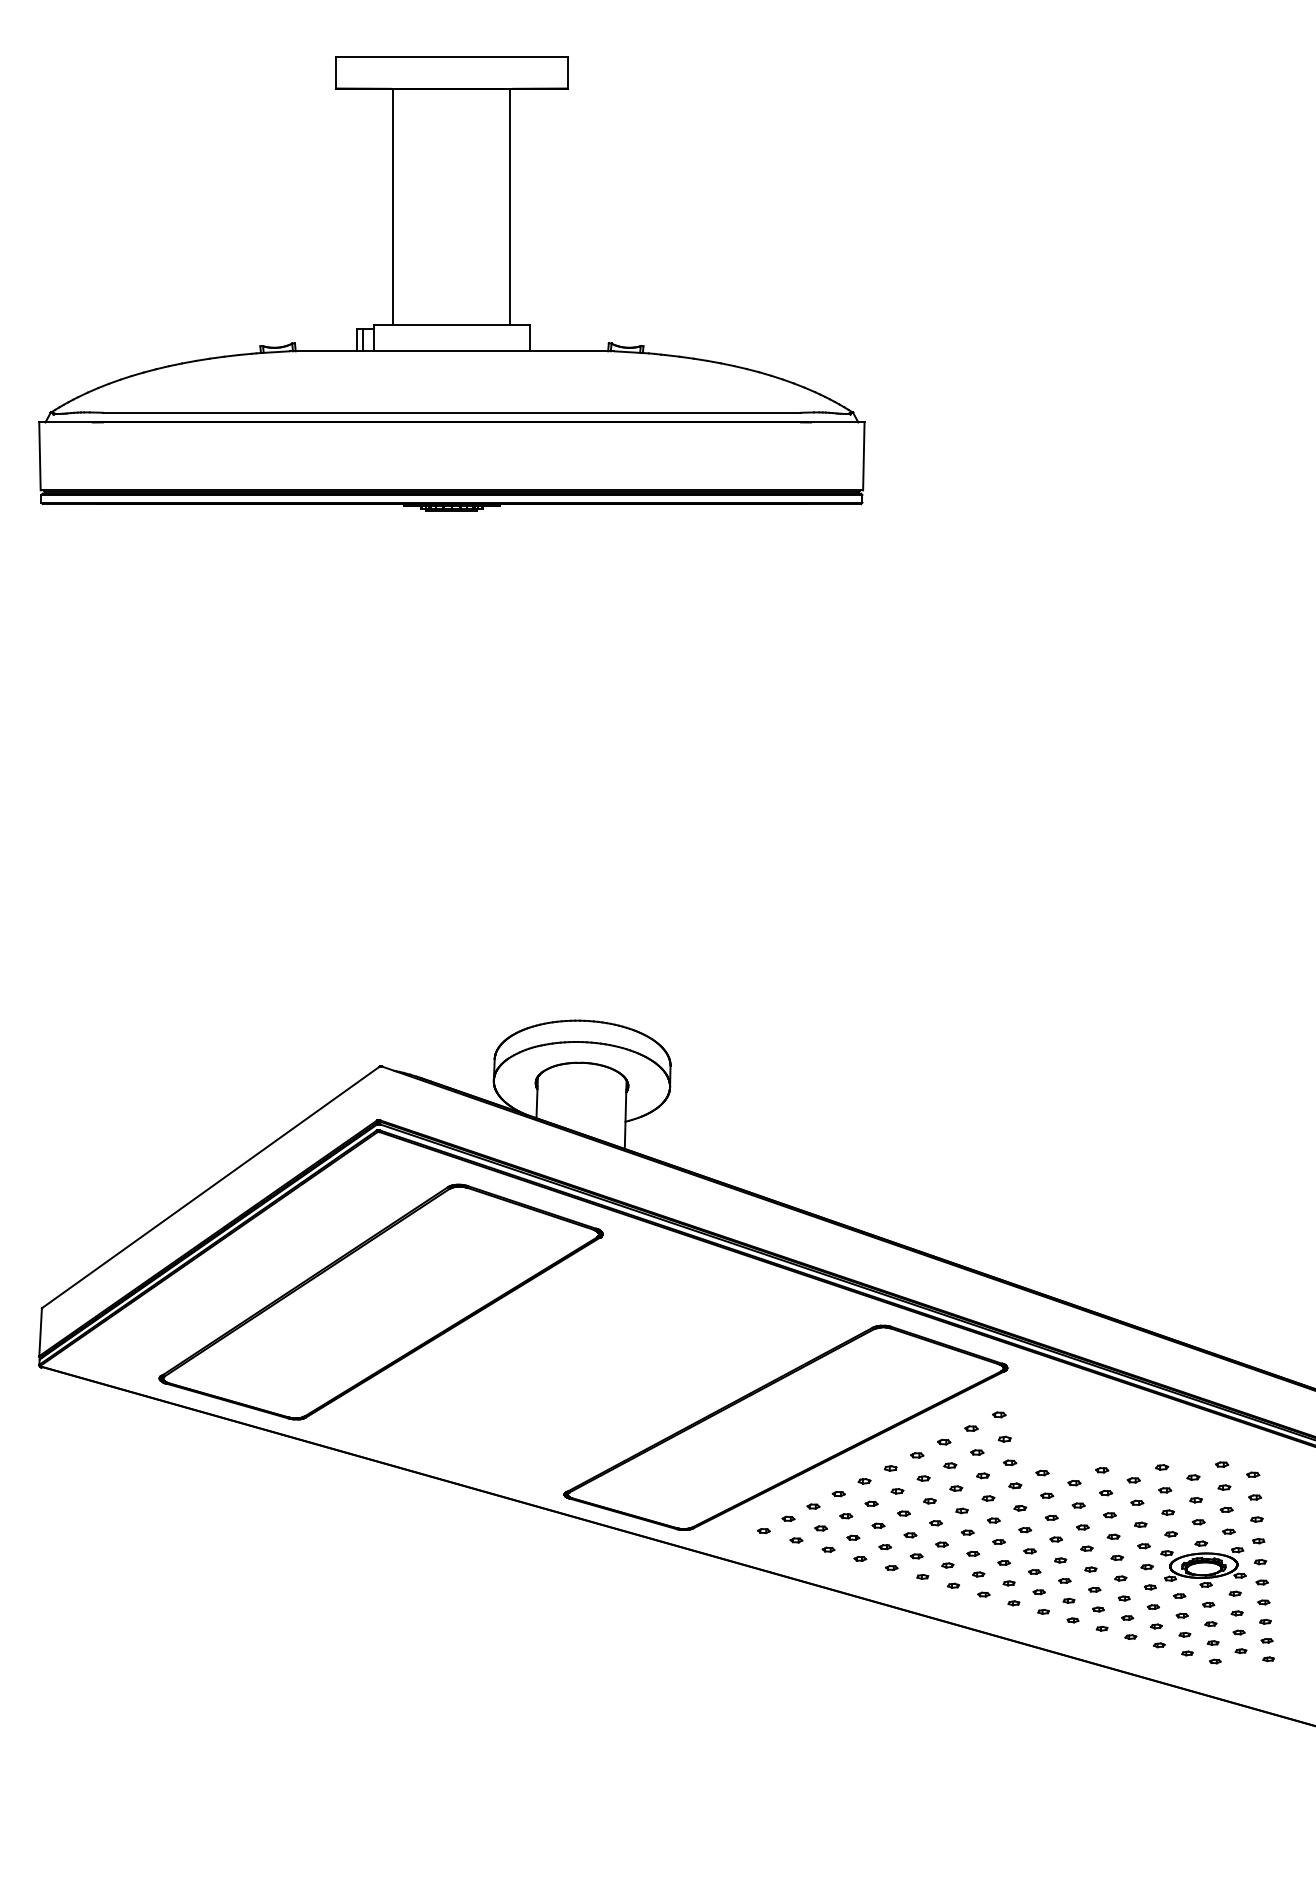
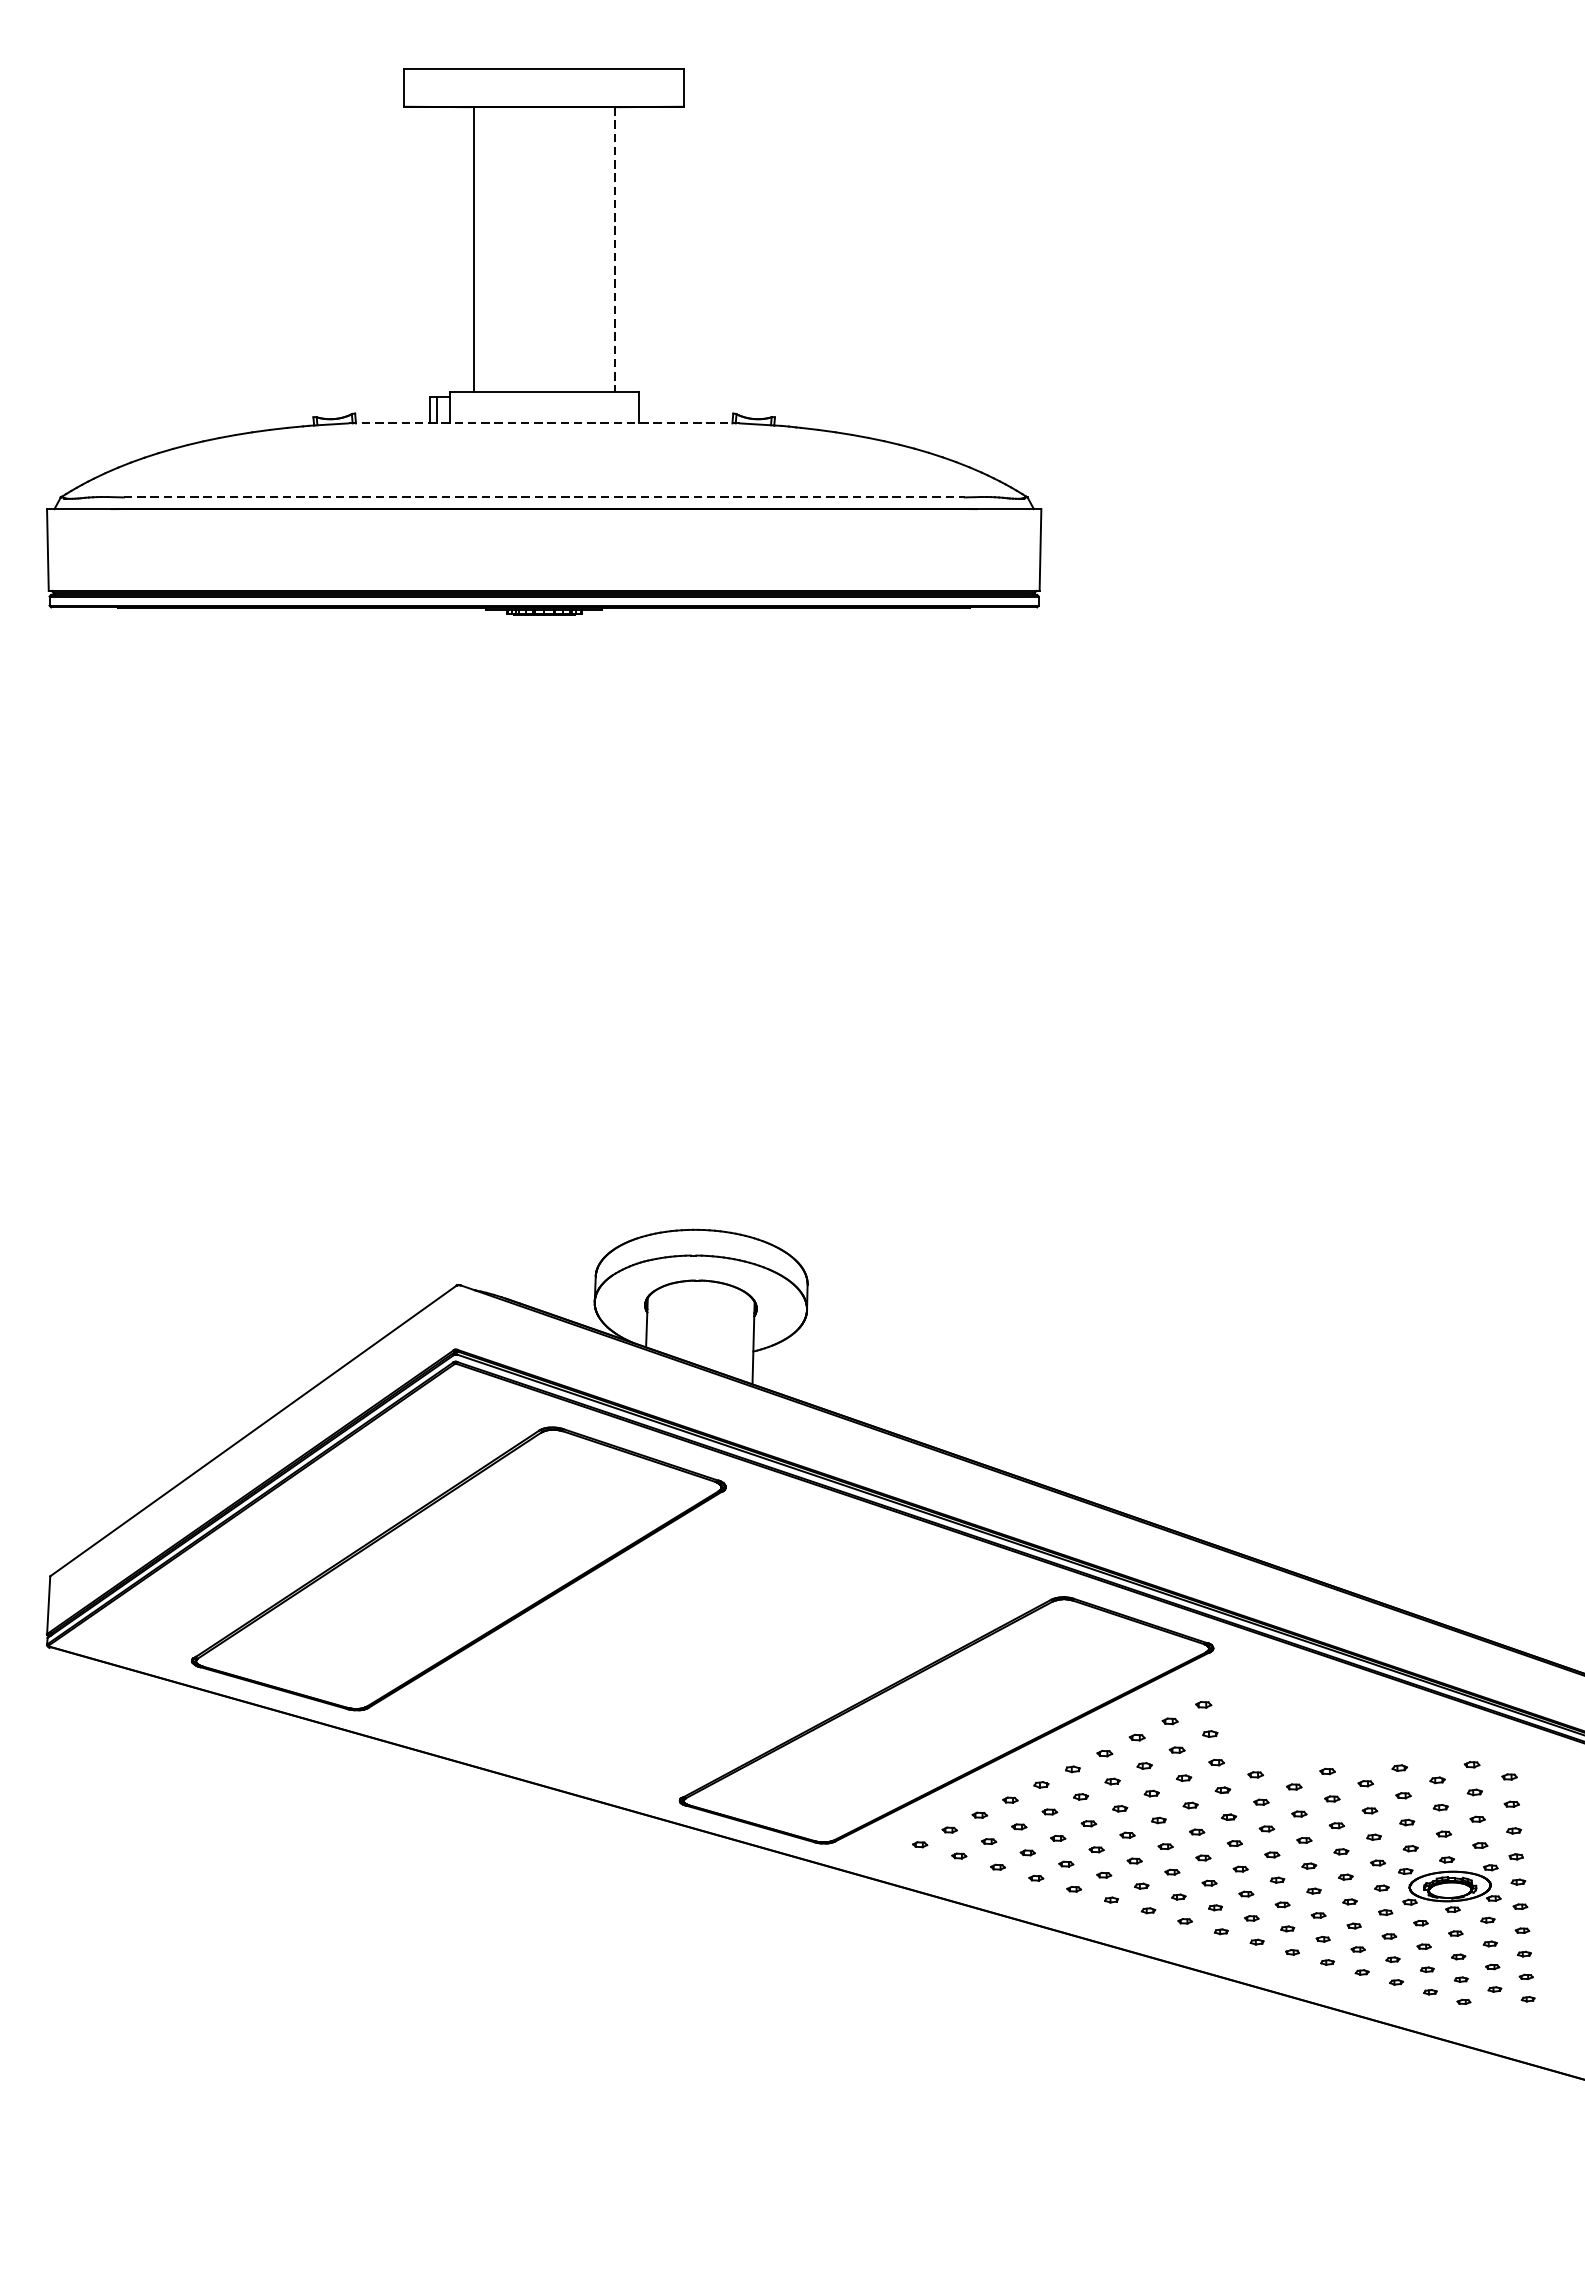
line: (510, 207) -> (614, 250), solid -> dashed
line: (452, 351) -> (544, 423), solid -> dashed
line: (451, 412) -> (543, 497), solid -> dashed

